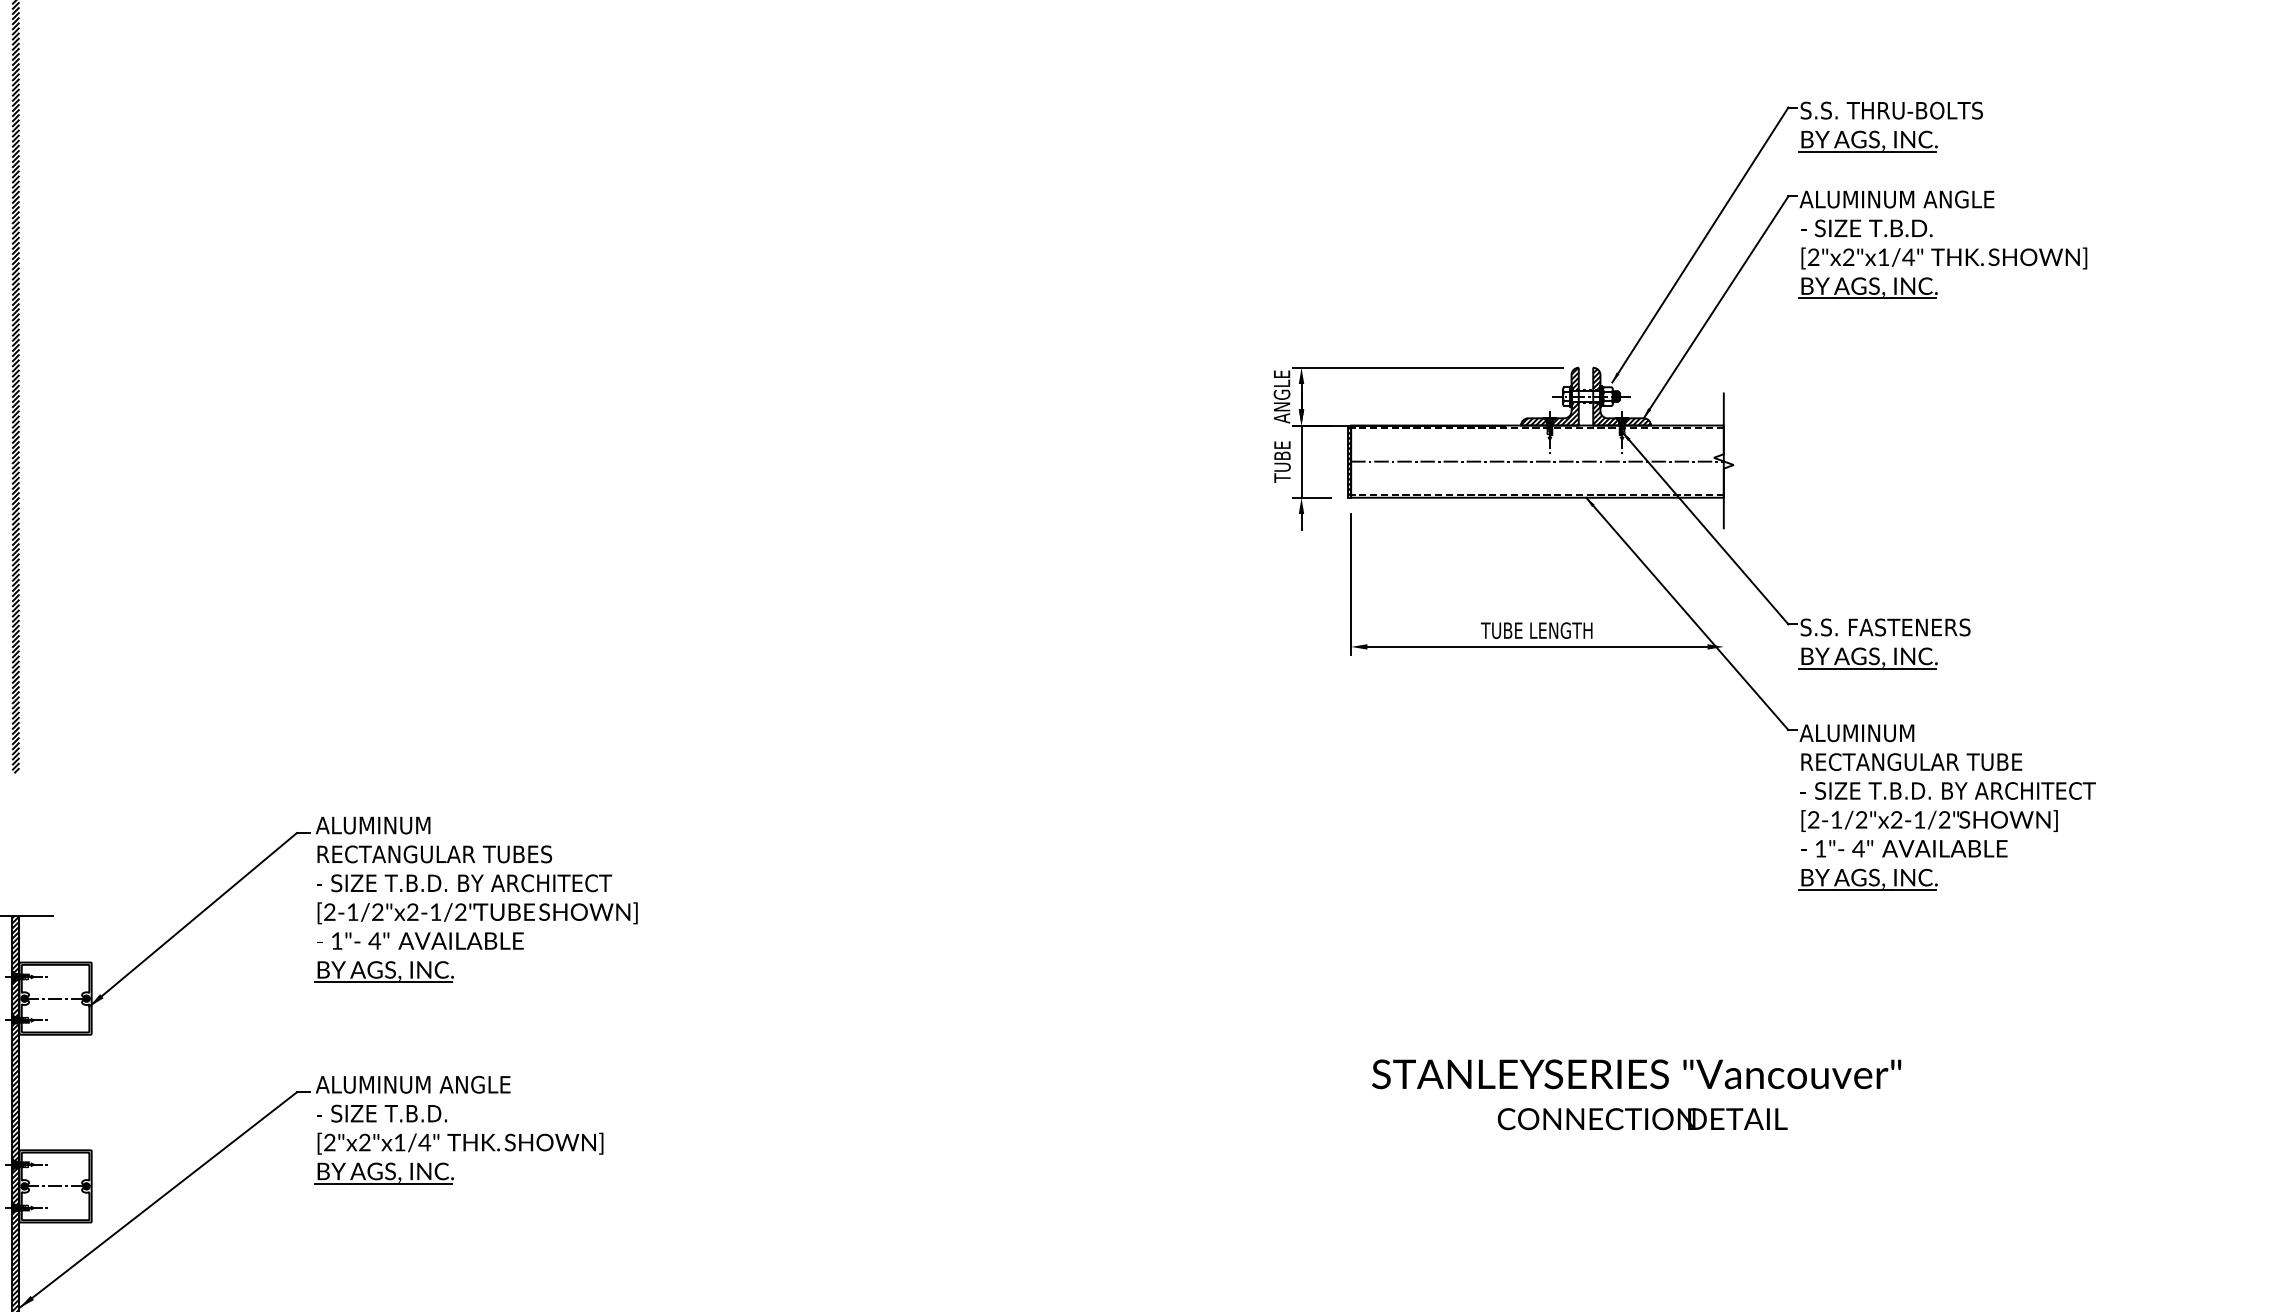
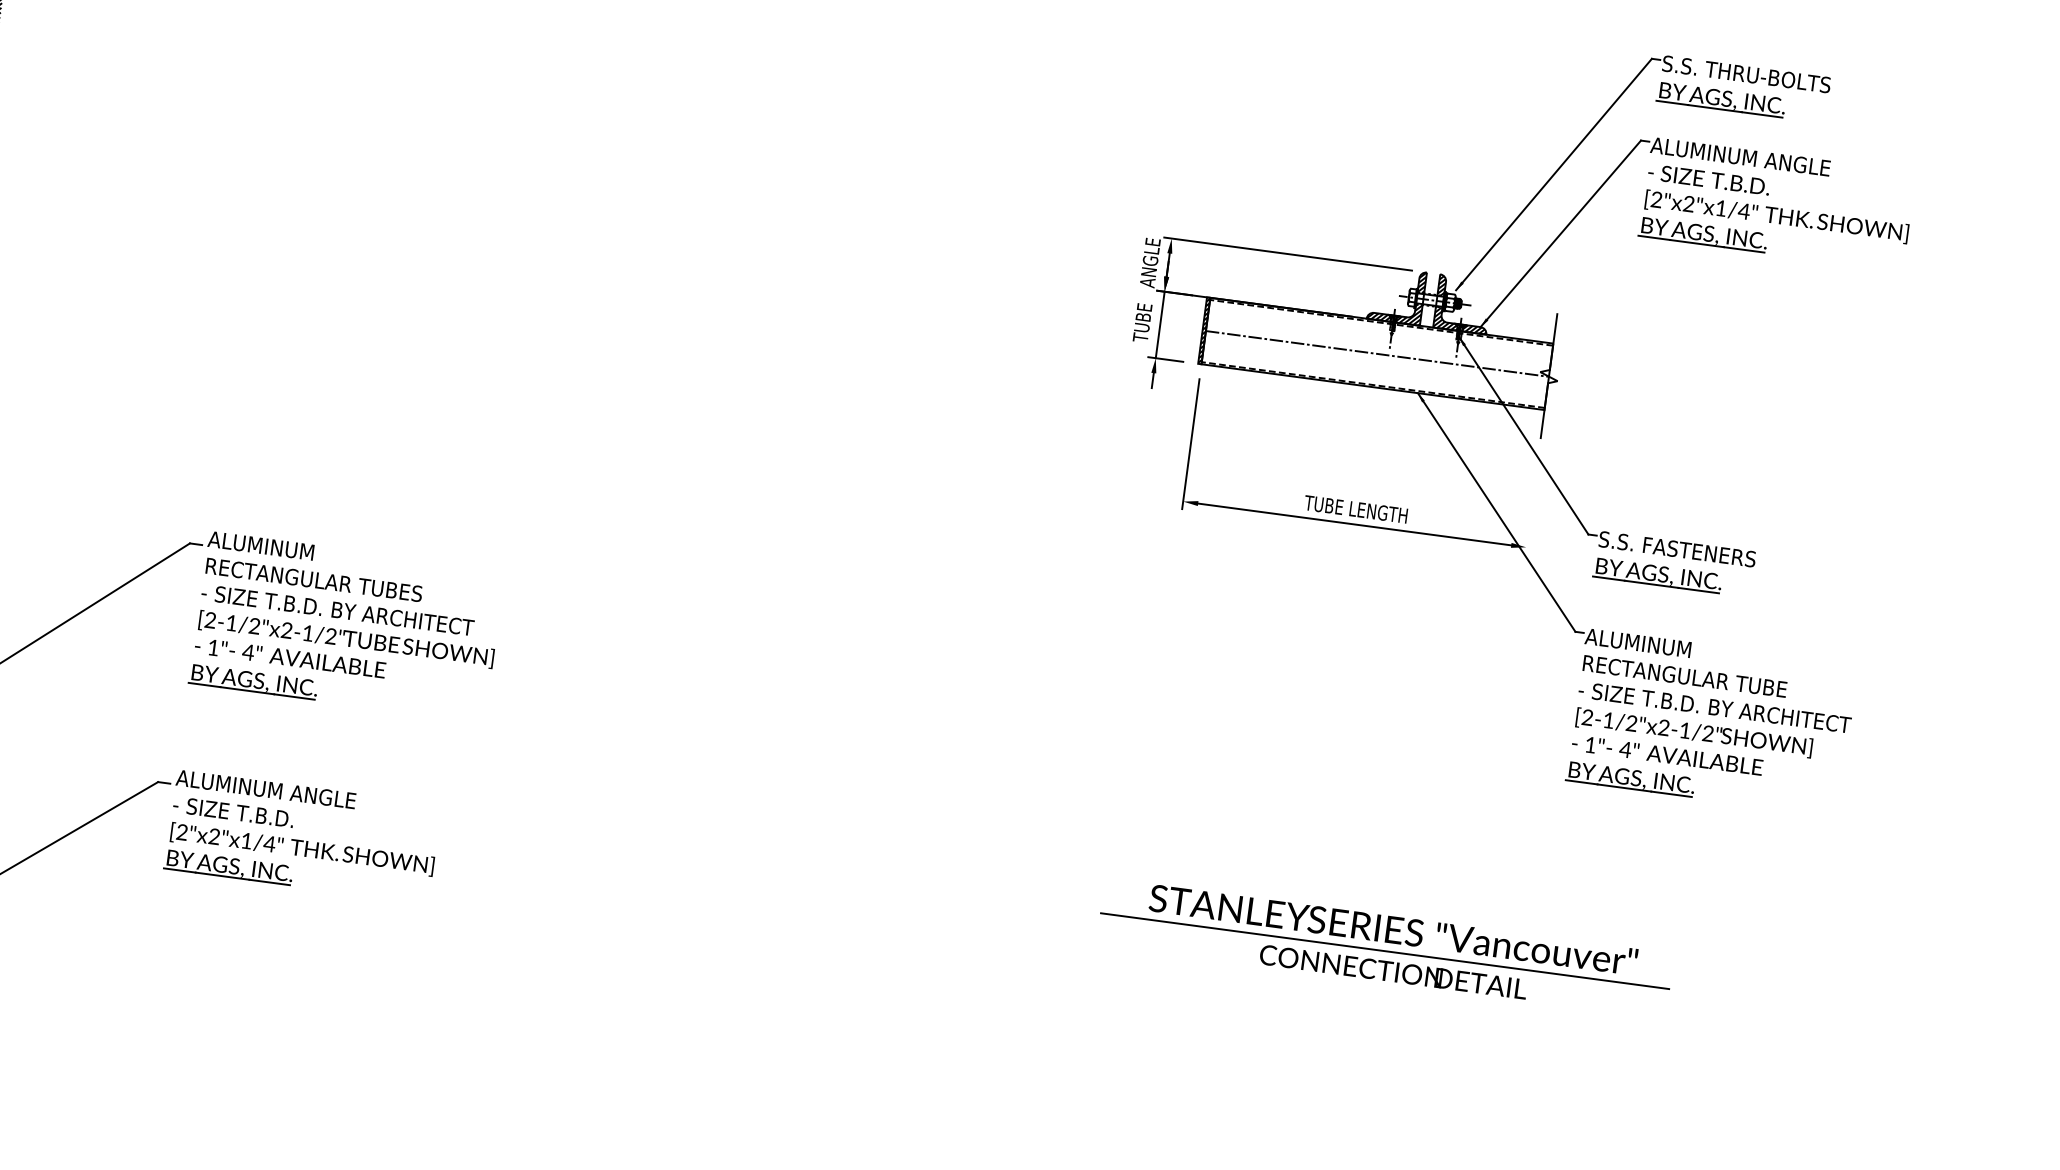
line: (1630, 1098) -> (1384, 951), added

